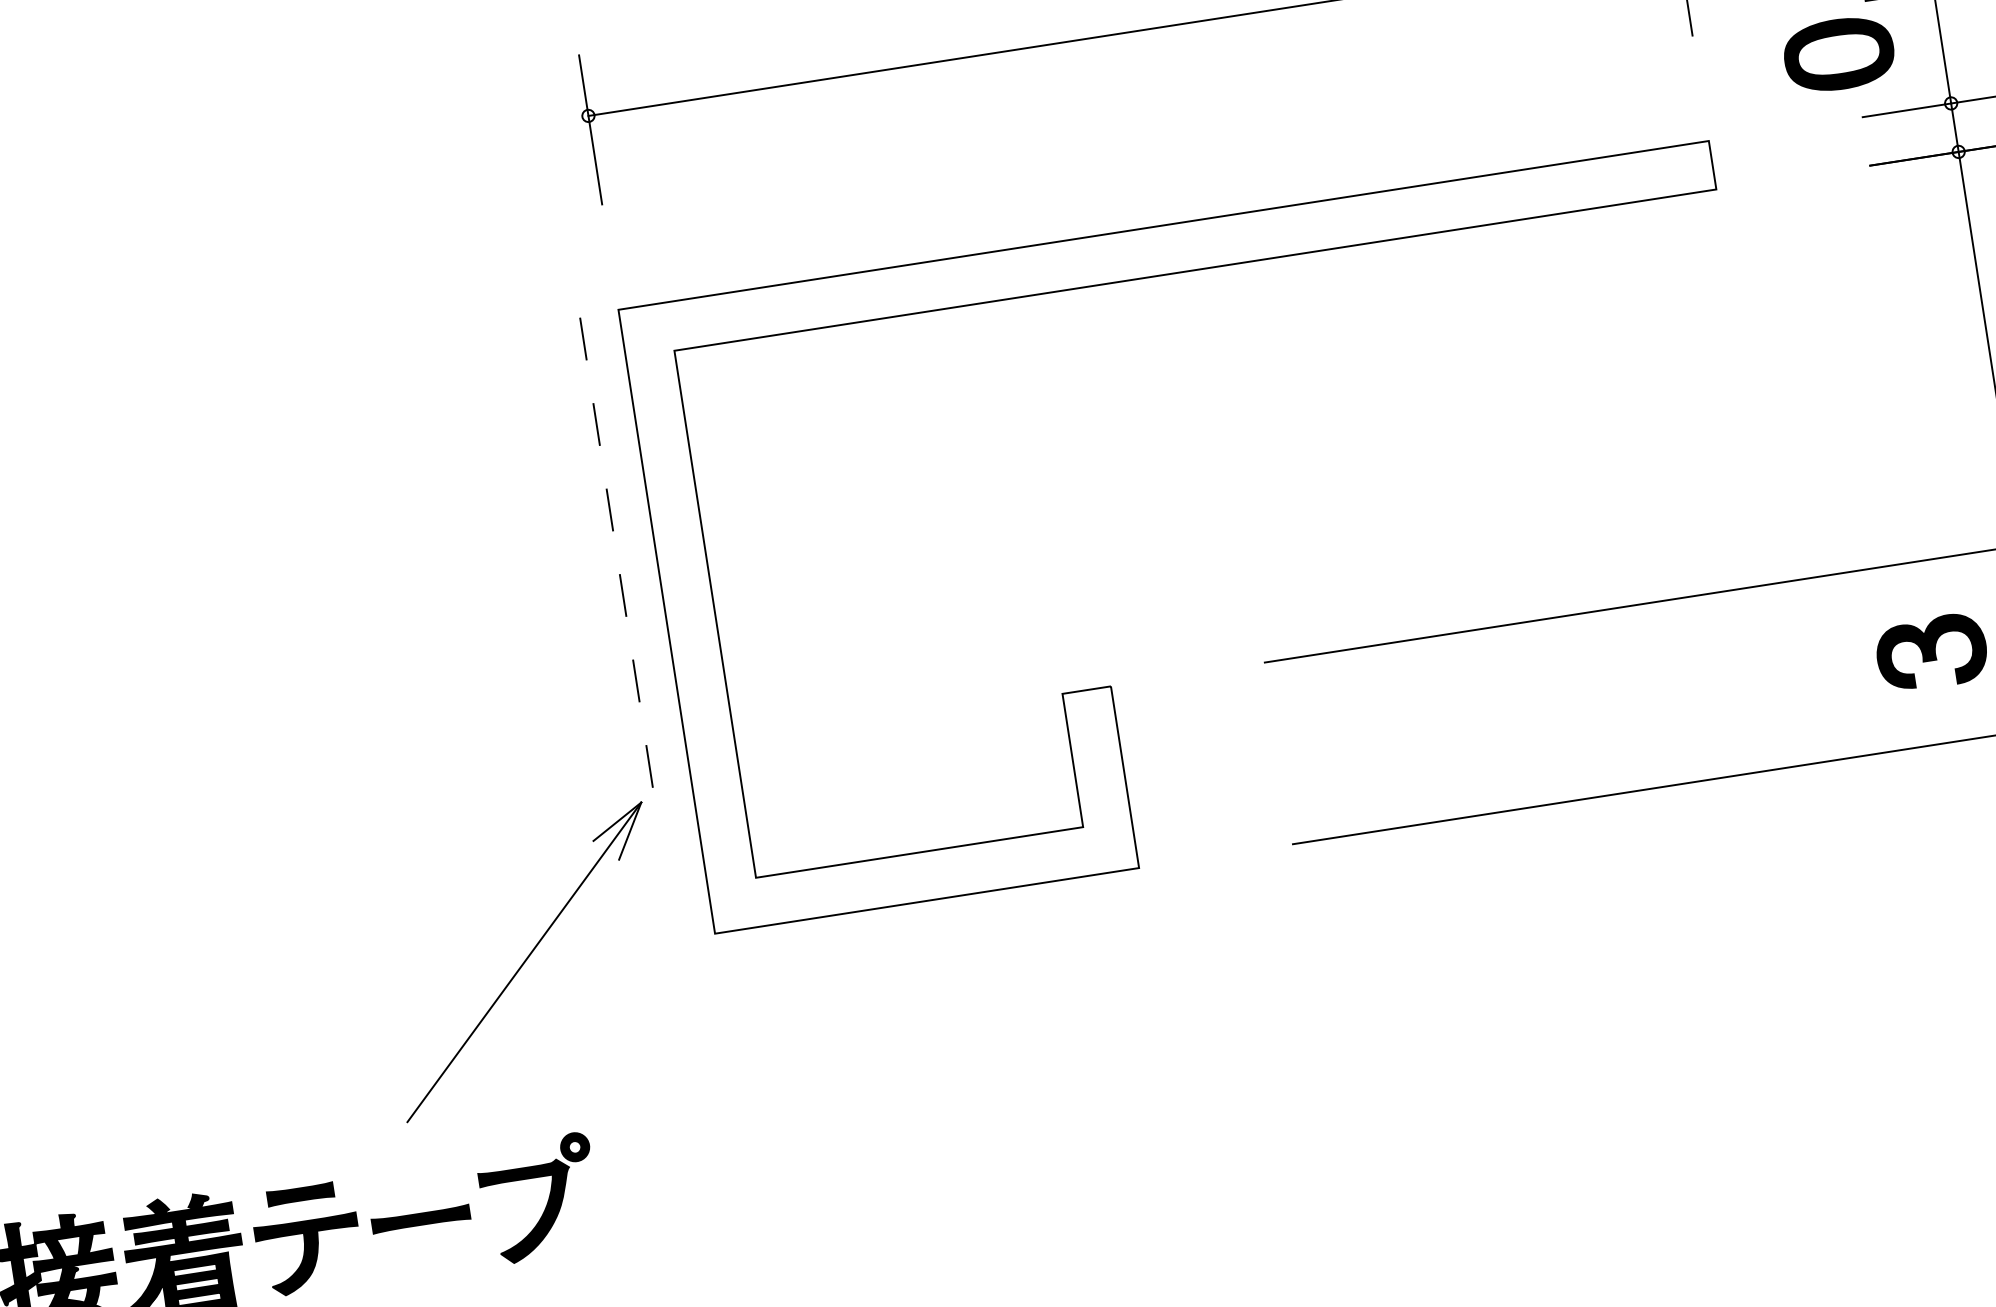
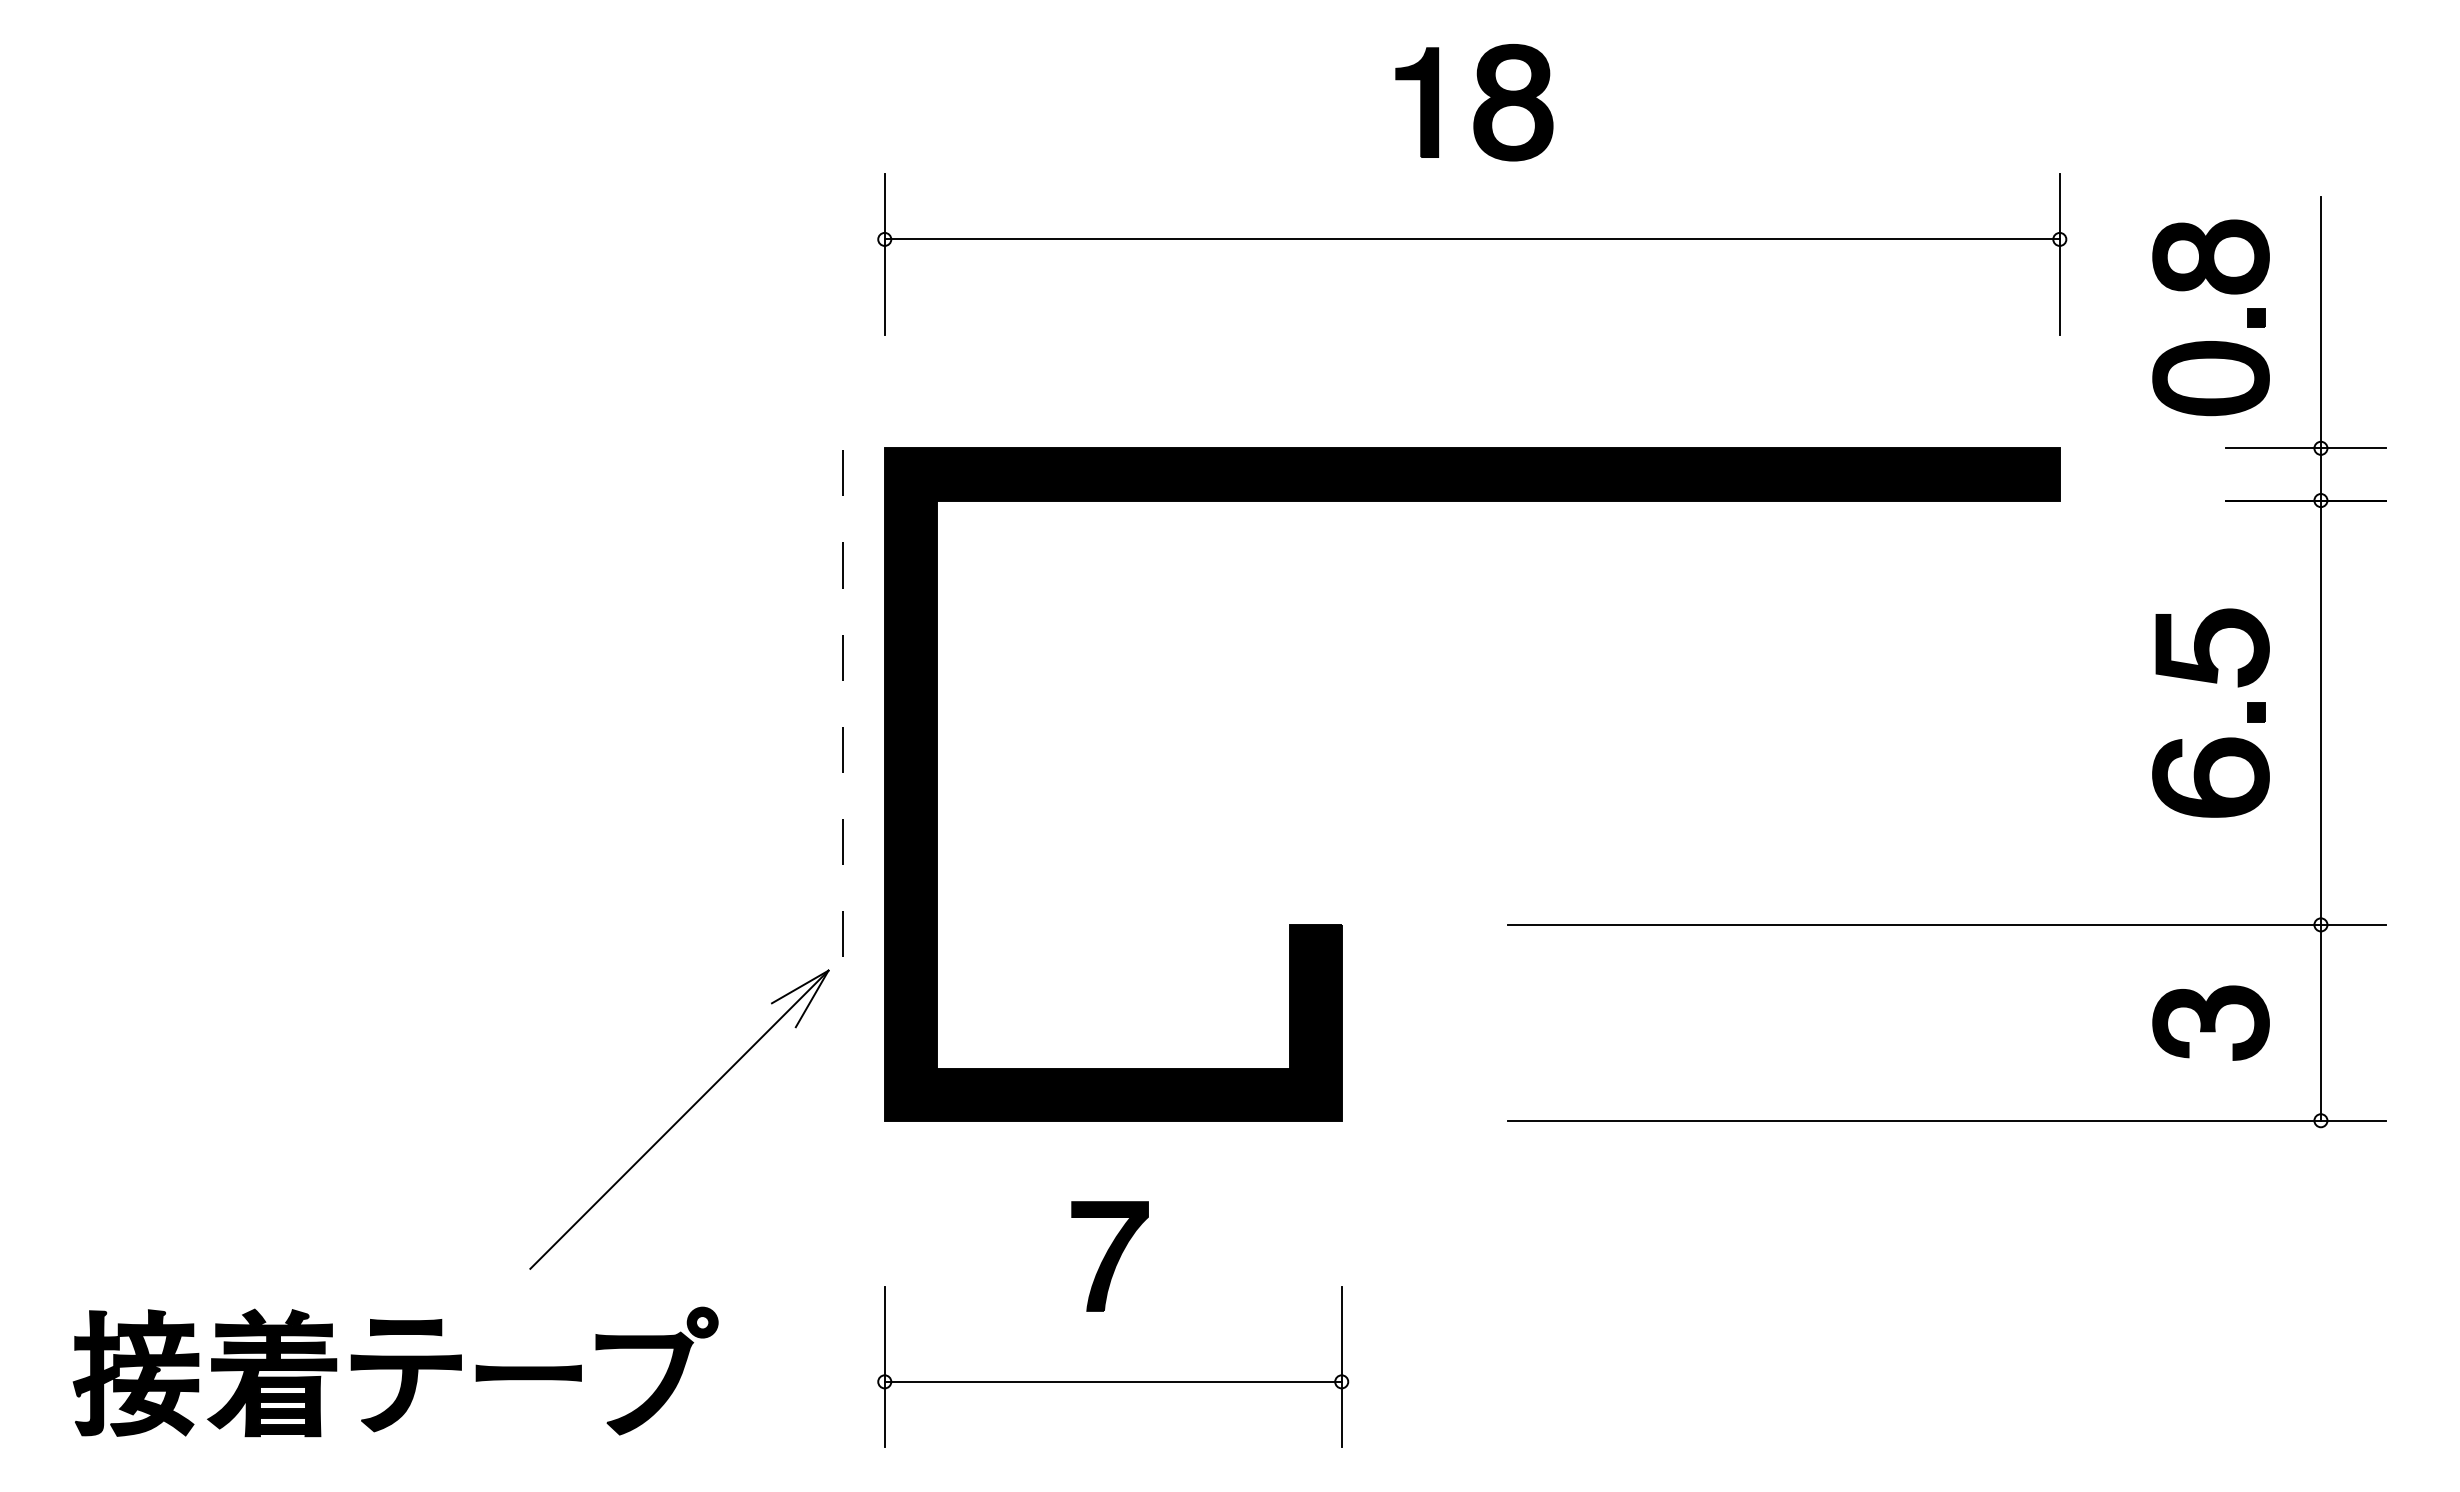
part: (1898, 387) -> (2219, 738), added
fill: (1211, 537) -> (1471, 784), added
part: (945, 1079) -> (1103, 1311), added

